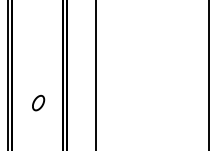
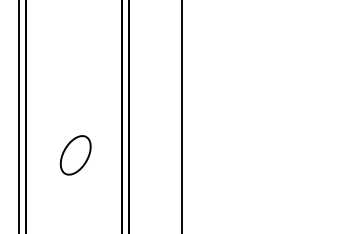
part: (38, 102) -> (75, 154), size x1.43

